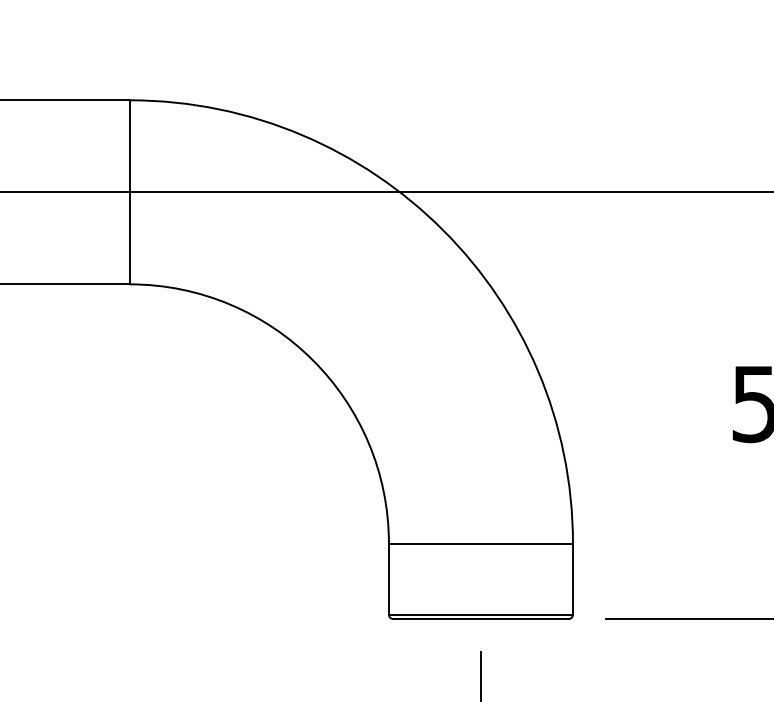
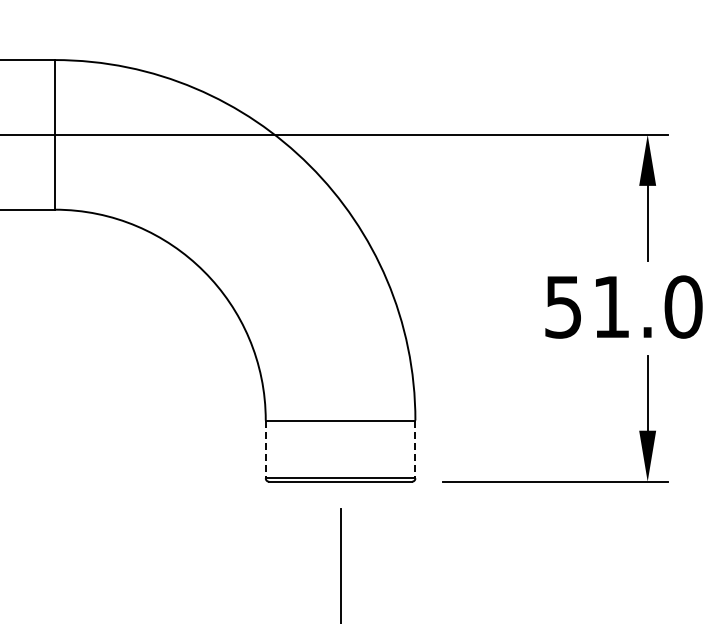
line: (388, 579) -> (265, 449), solid -> dashed
line: (573, 579) -> (415, 449), solid -> dashed

